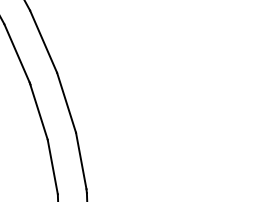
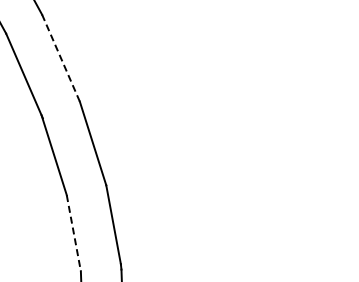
line: (43, 41) -> (60, 57), solid -> dashed
line: (52, 167) -> (73, 233), solid -> dashed

